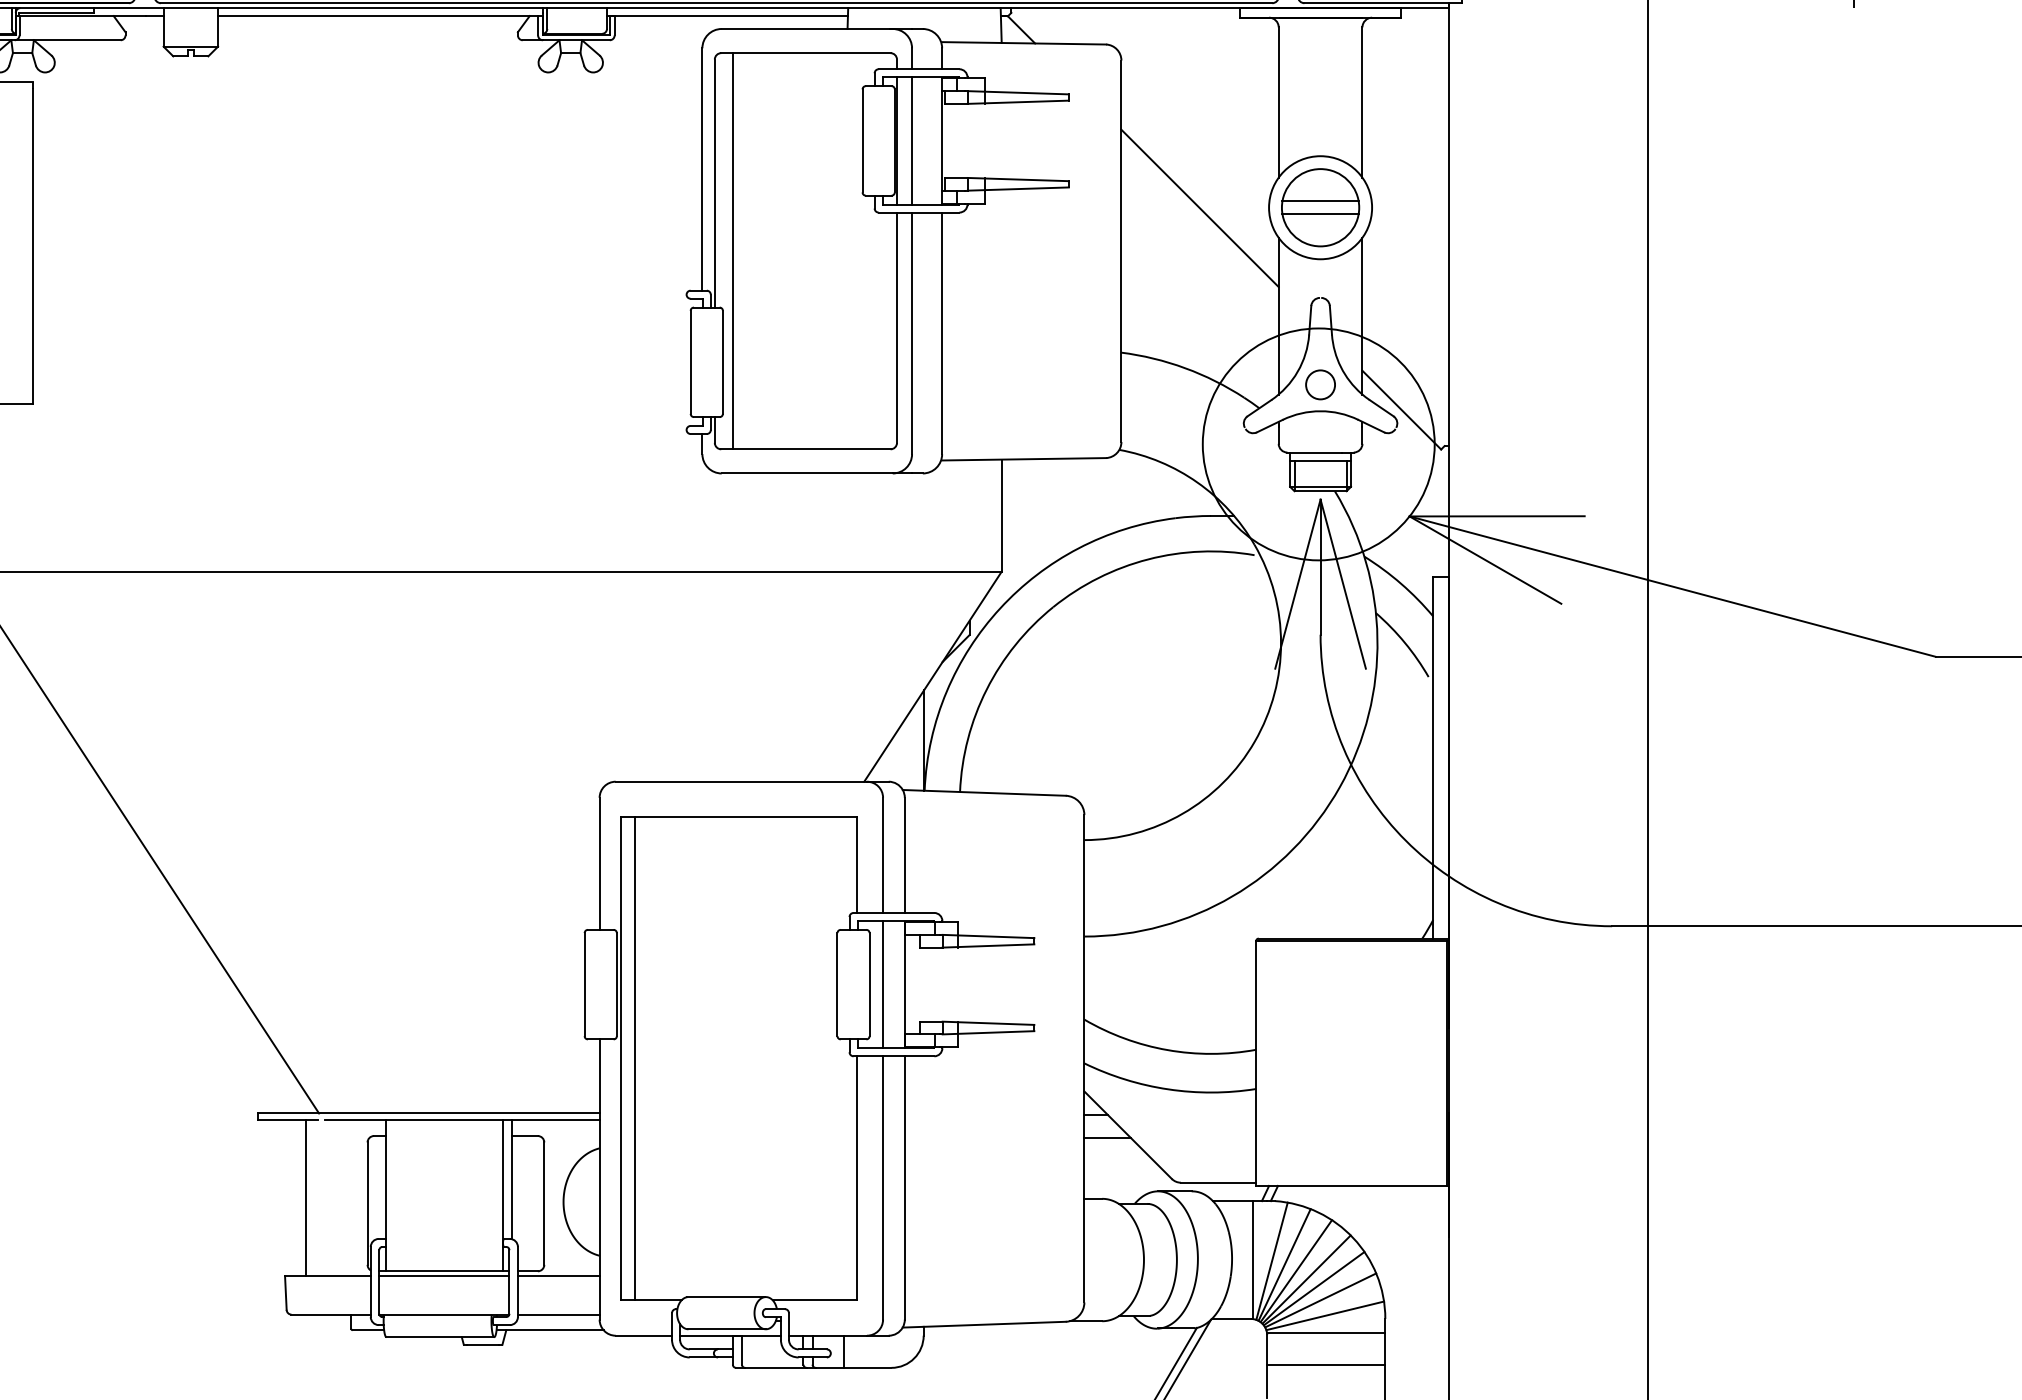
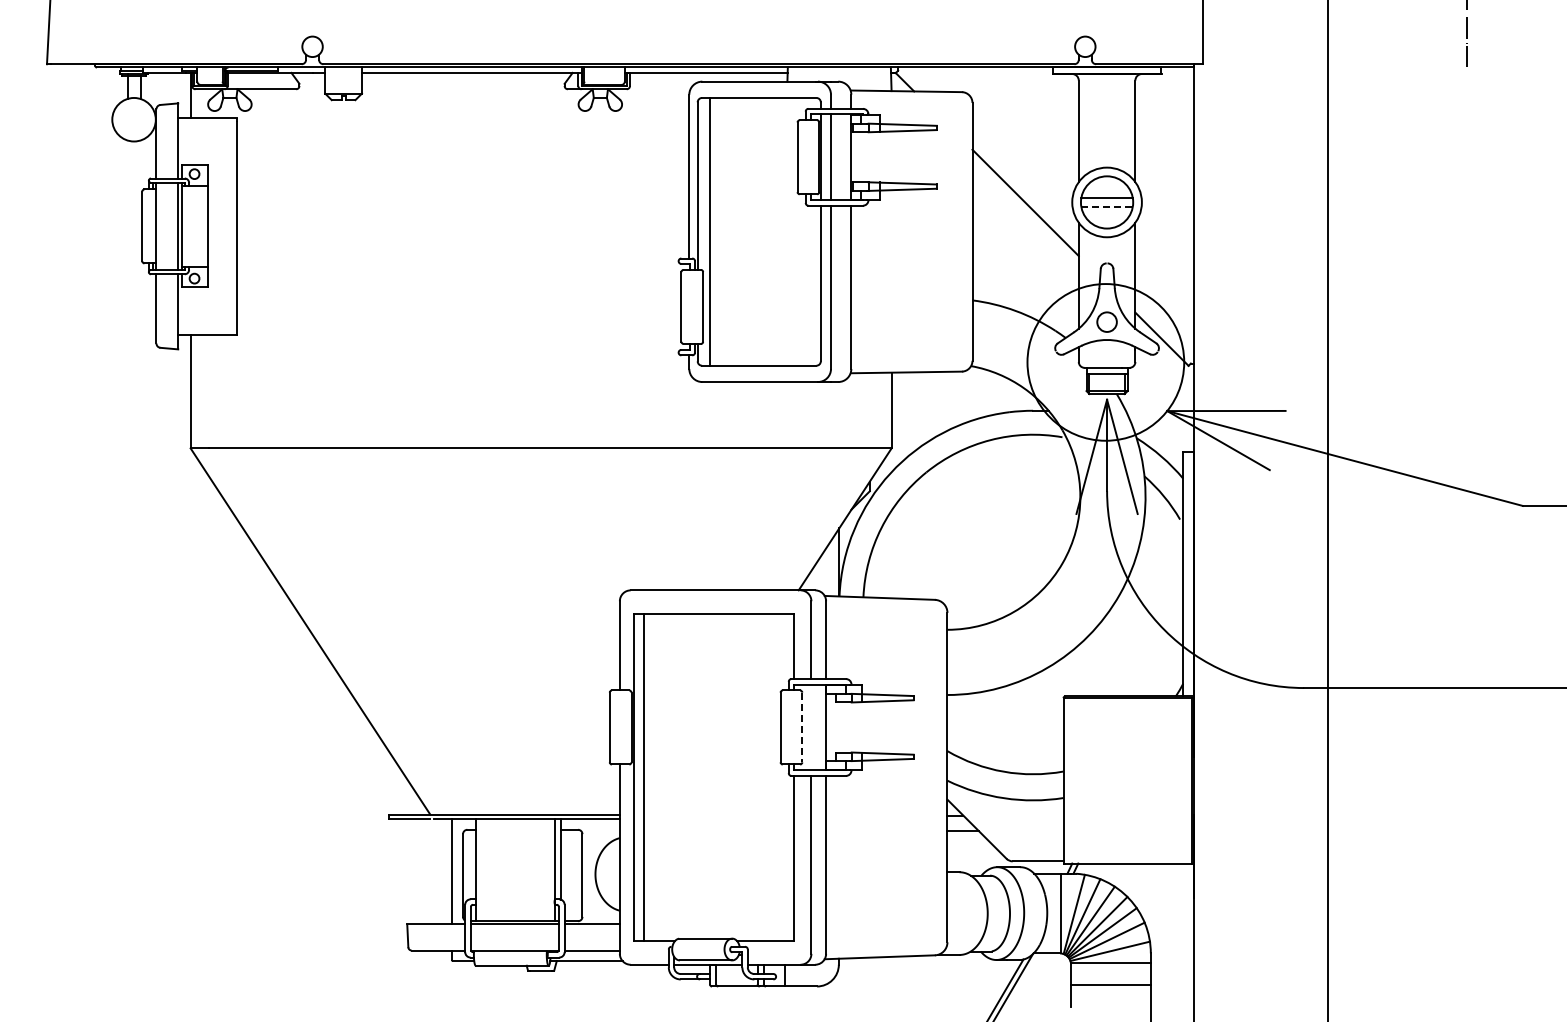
line: (1321, 213) -> (1107, 206), solid -> dashed
line: (869, 984) -> (802, 727), solid -> dashed
line: (883, 984) -> (811, 727), removed
line: (306, 1197) -> (452, 871), moved

